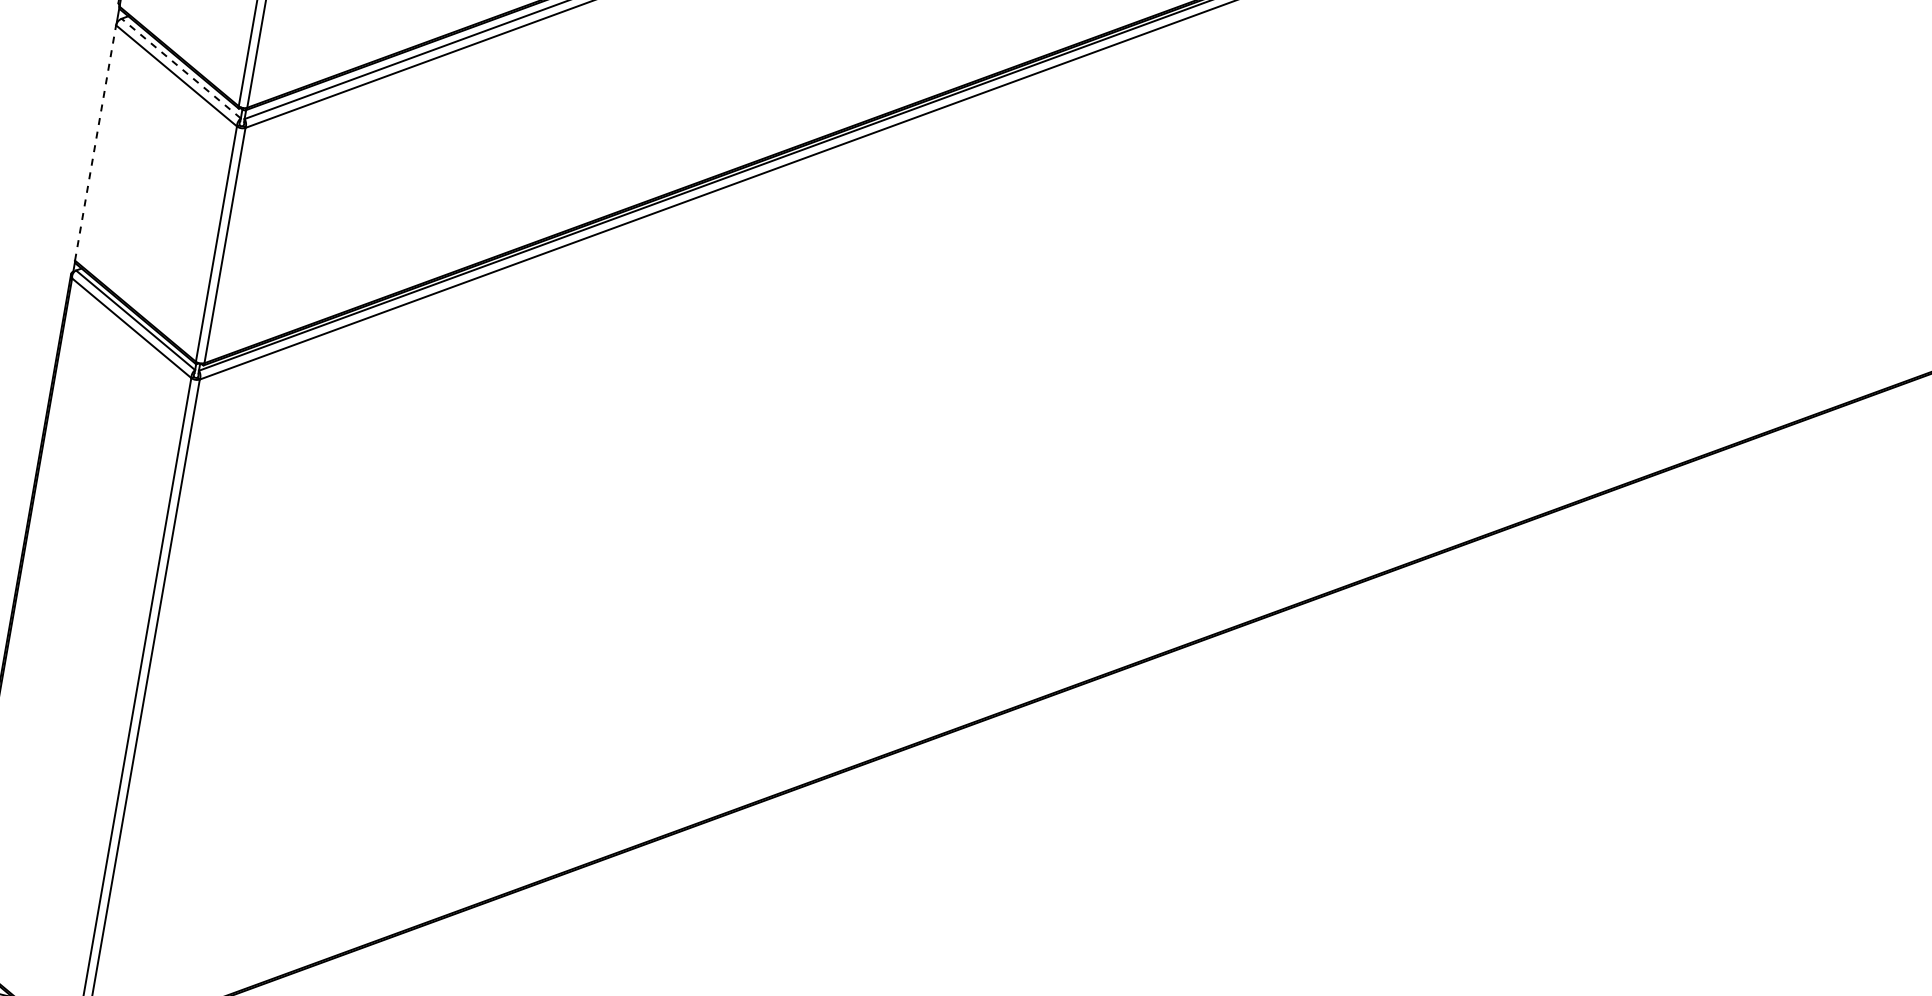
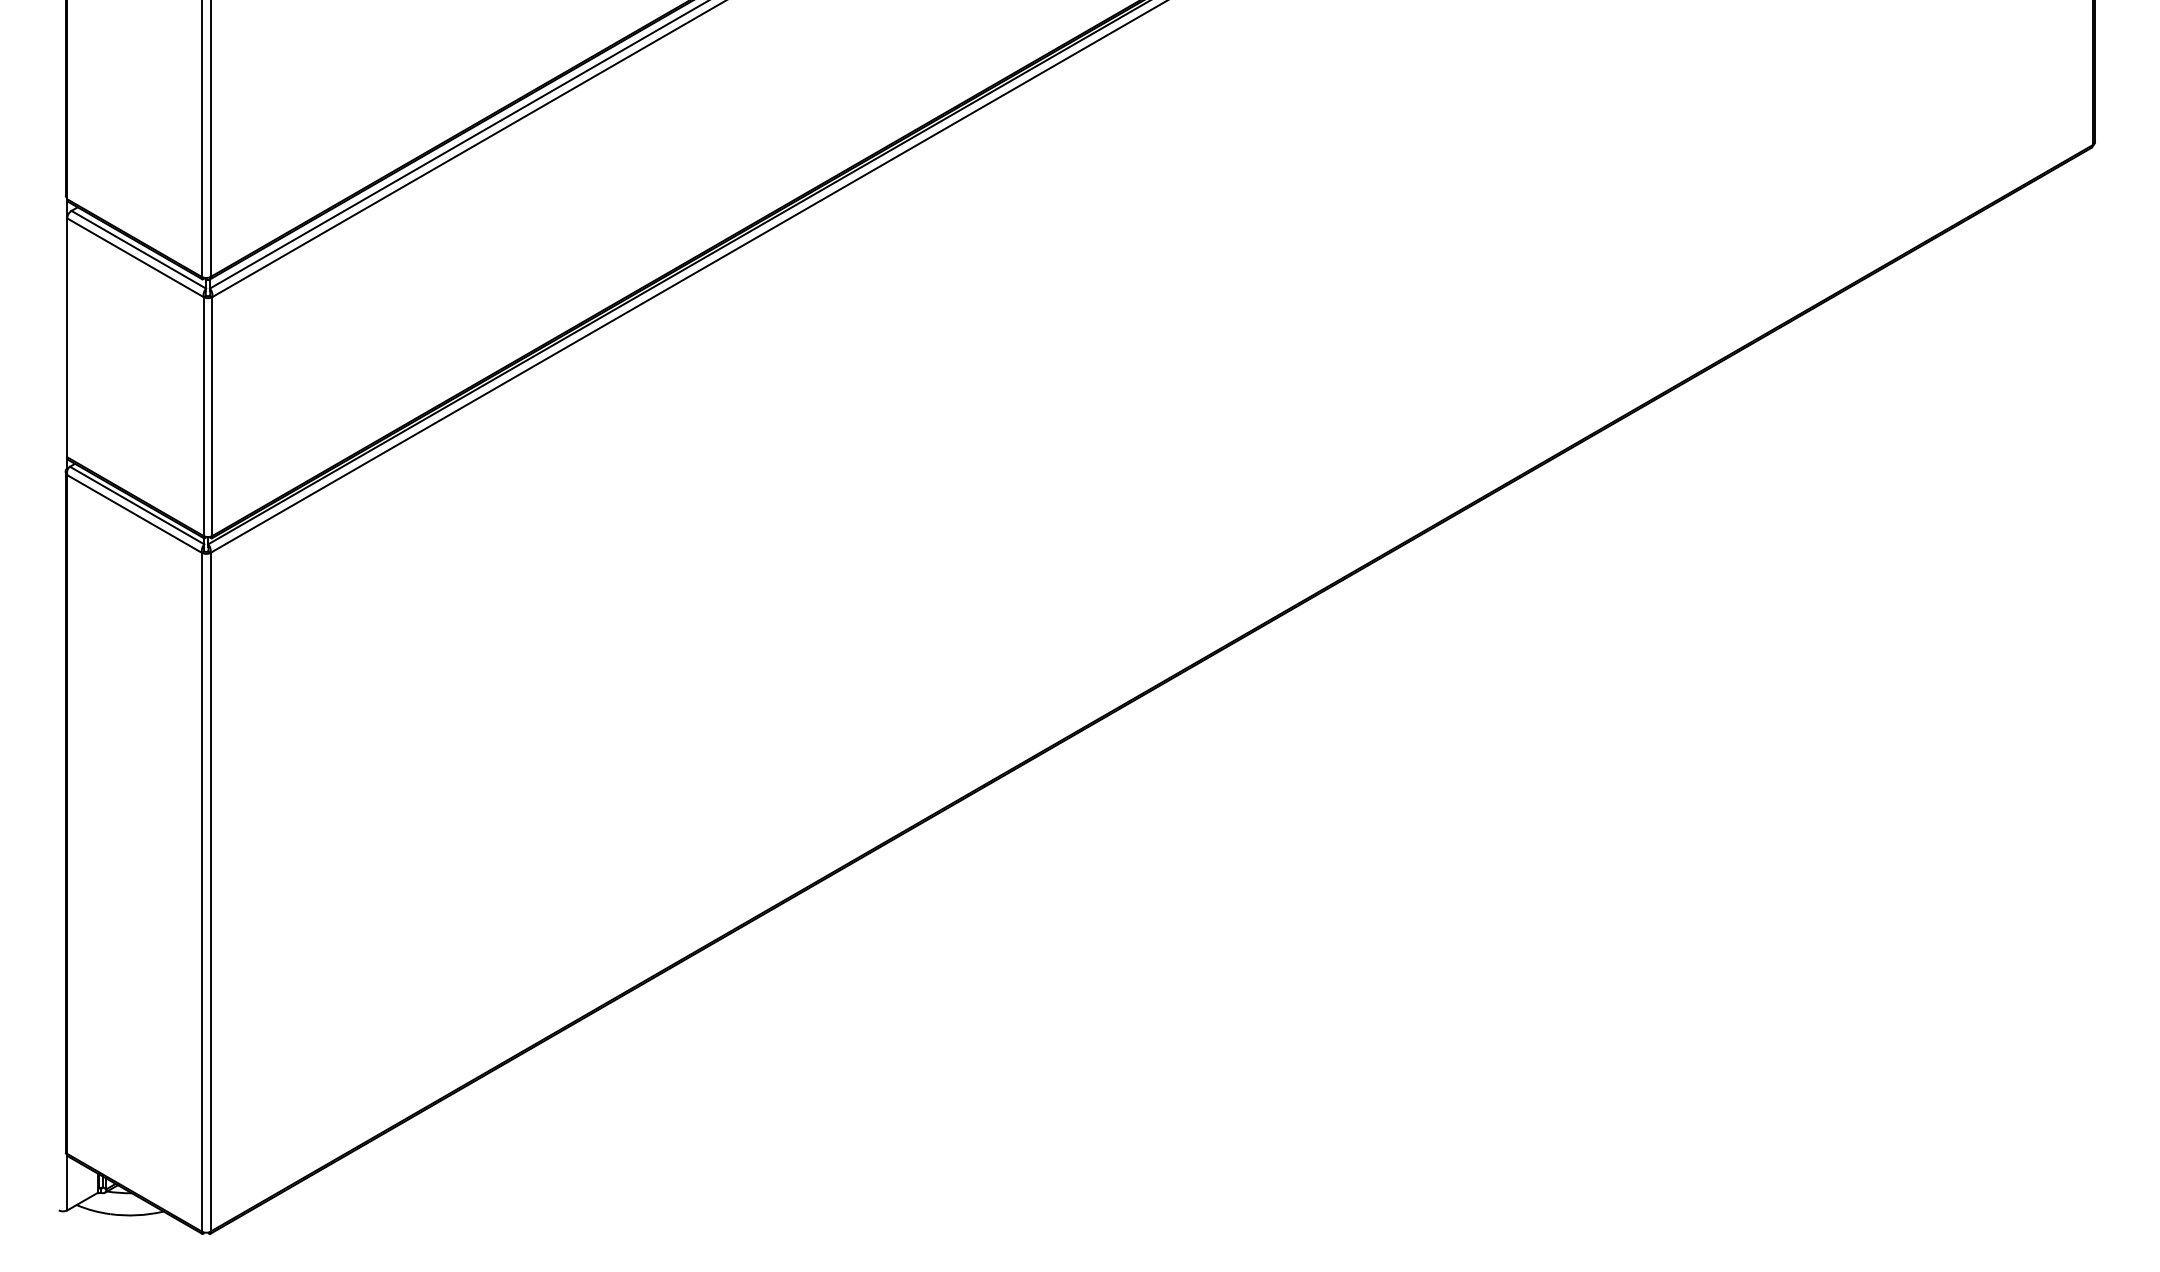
line: (180, 68) -> (138, 249), dashed -> solid
line: (95, 142) -> (67, 337), dashed -> solid

